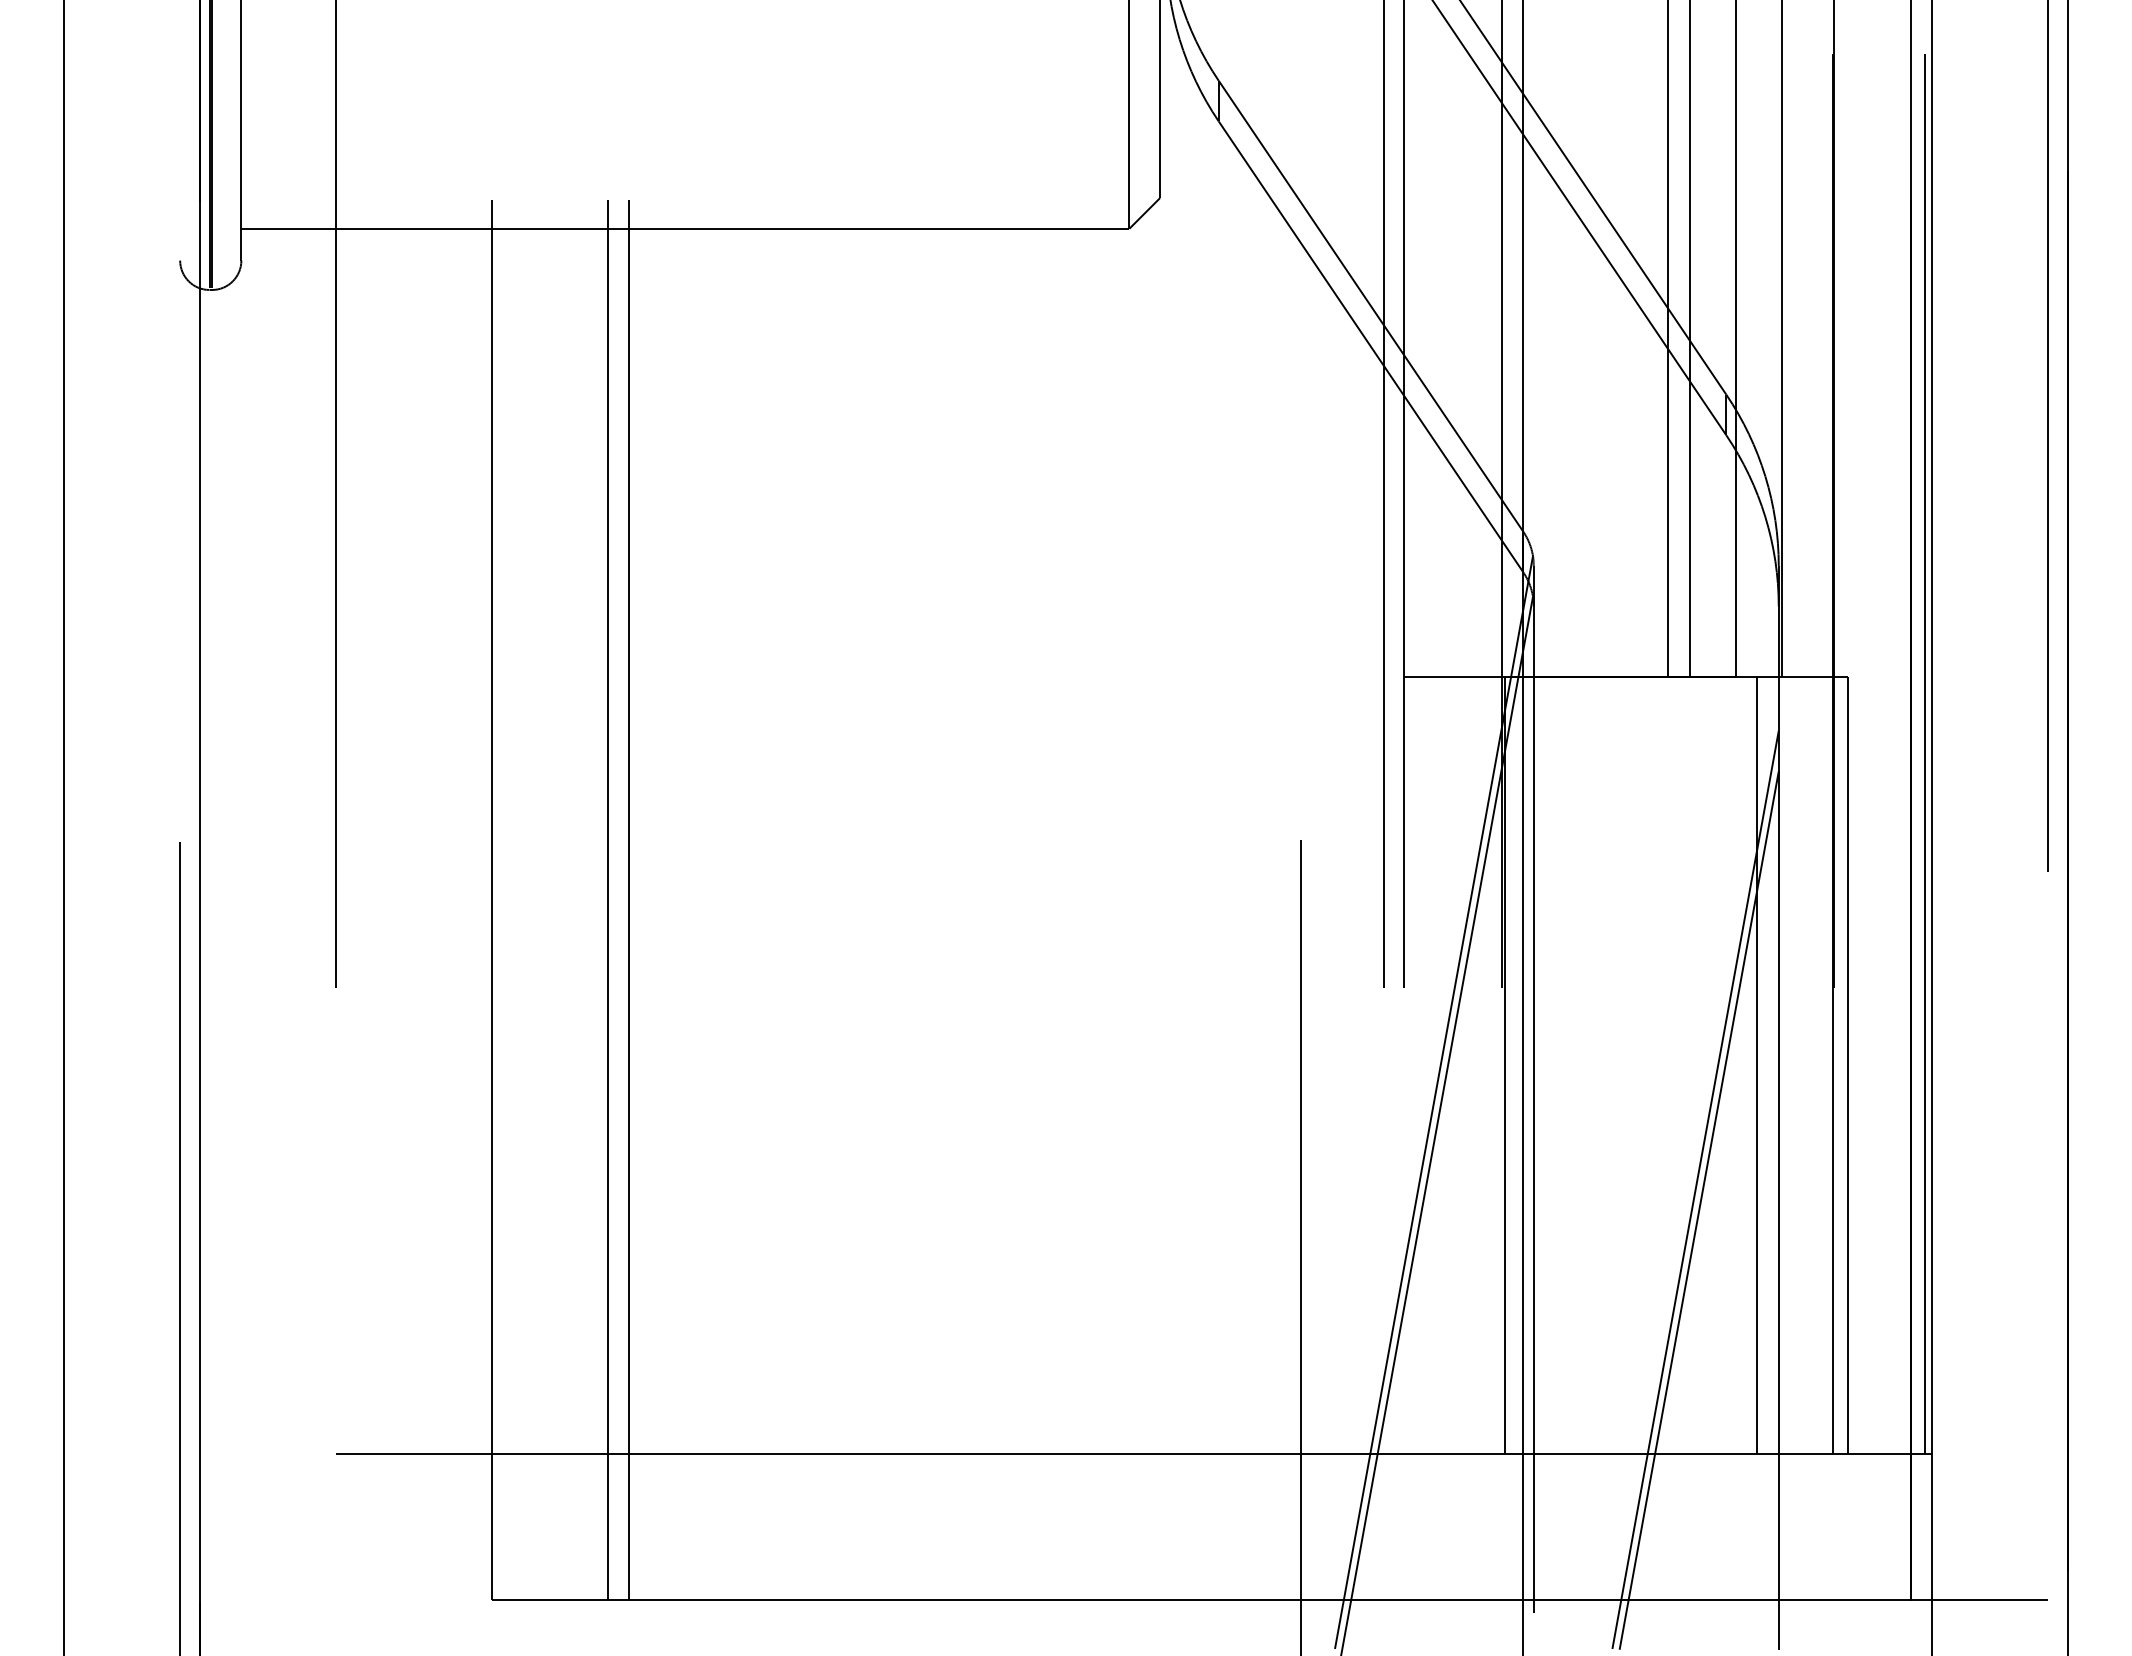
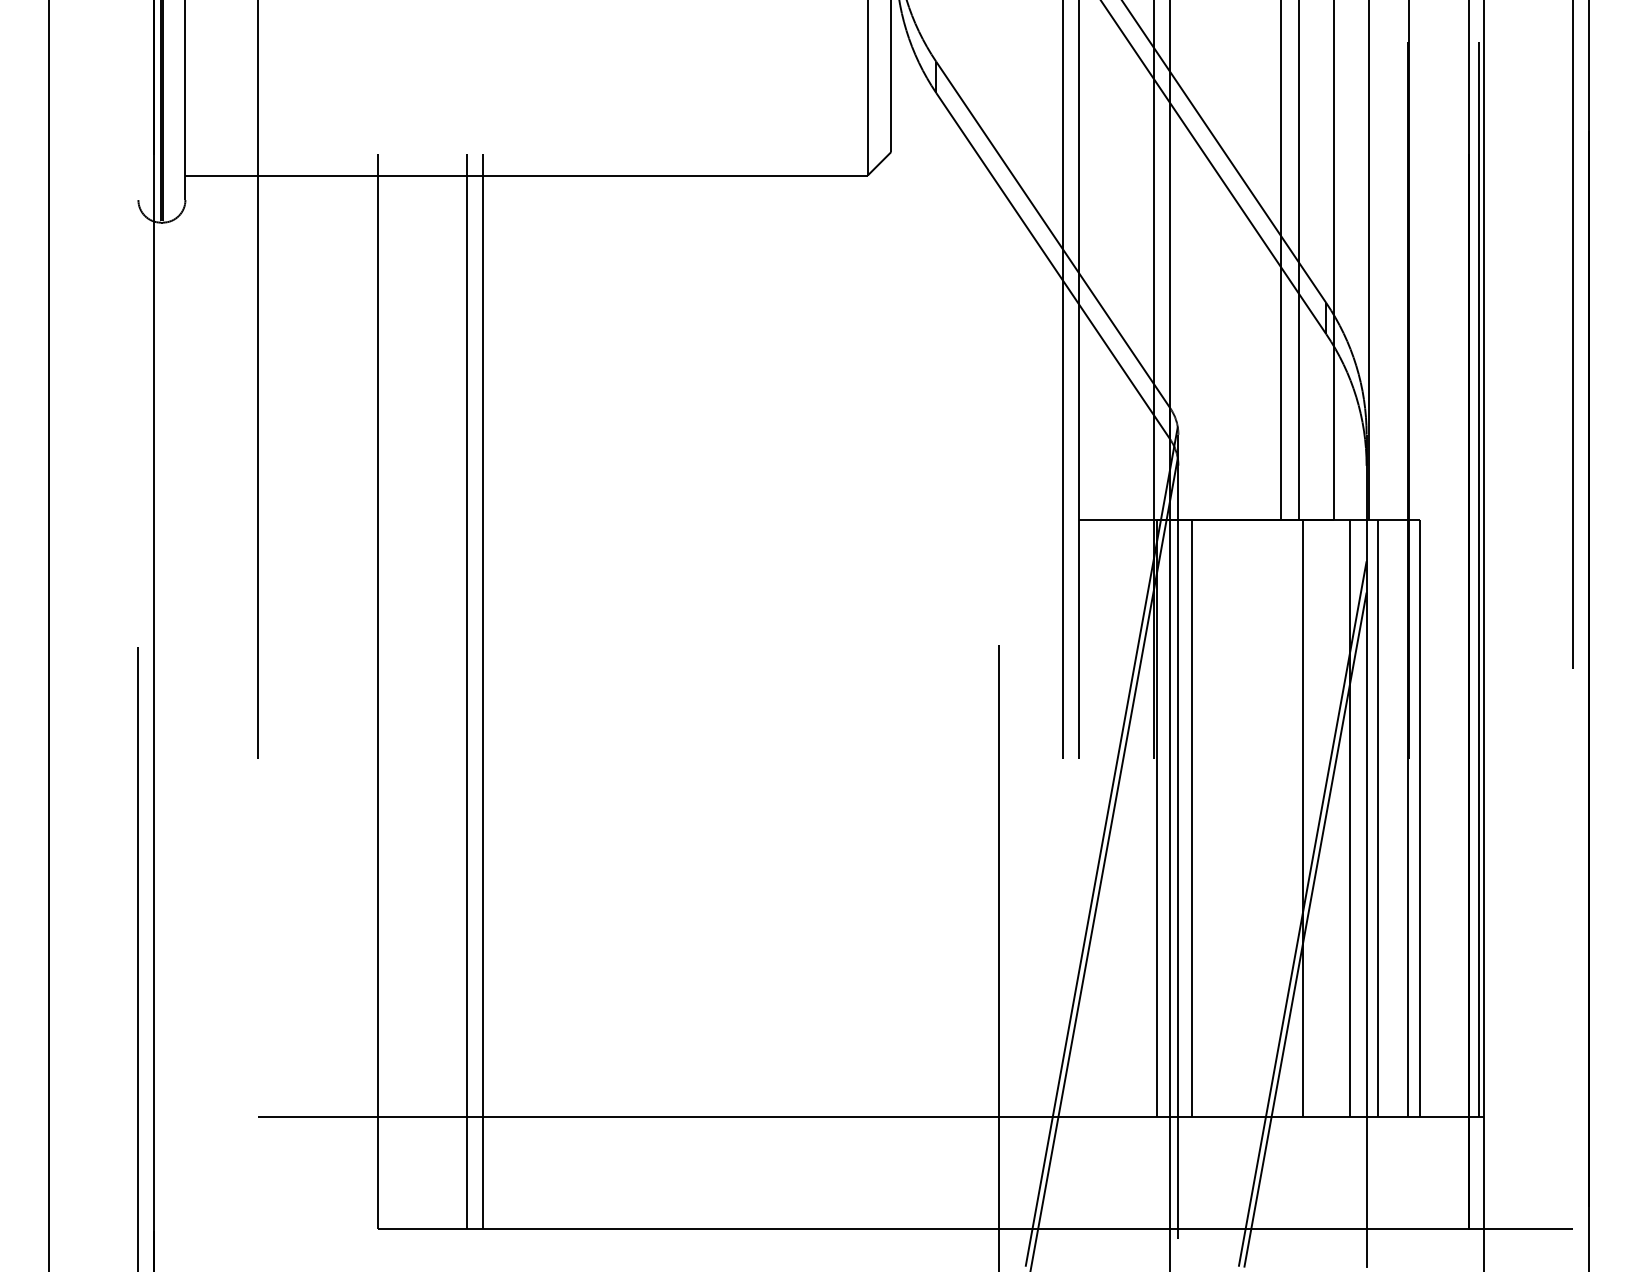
line: (1552, 1065) -> (1192, 818), added
line: (1696, 1065) -> (1303, 818), added
line: (1793, 1065) -> (1377, 818), added

